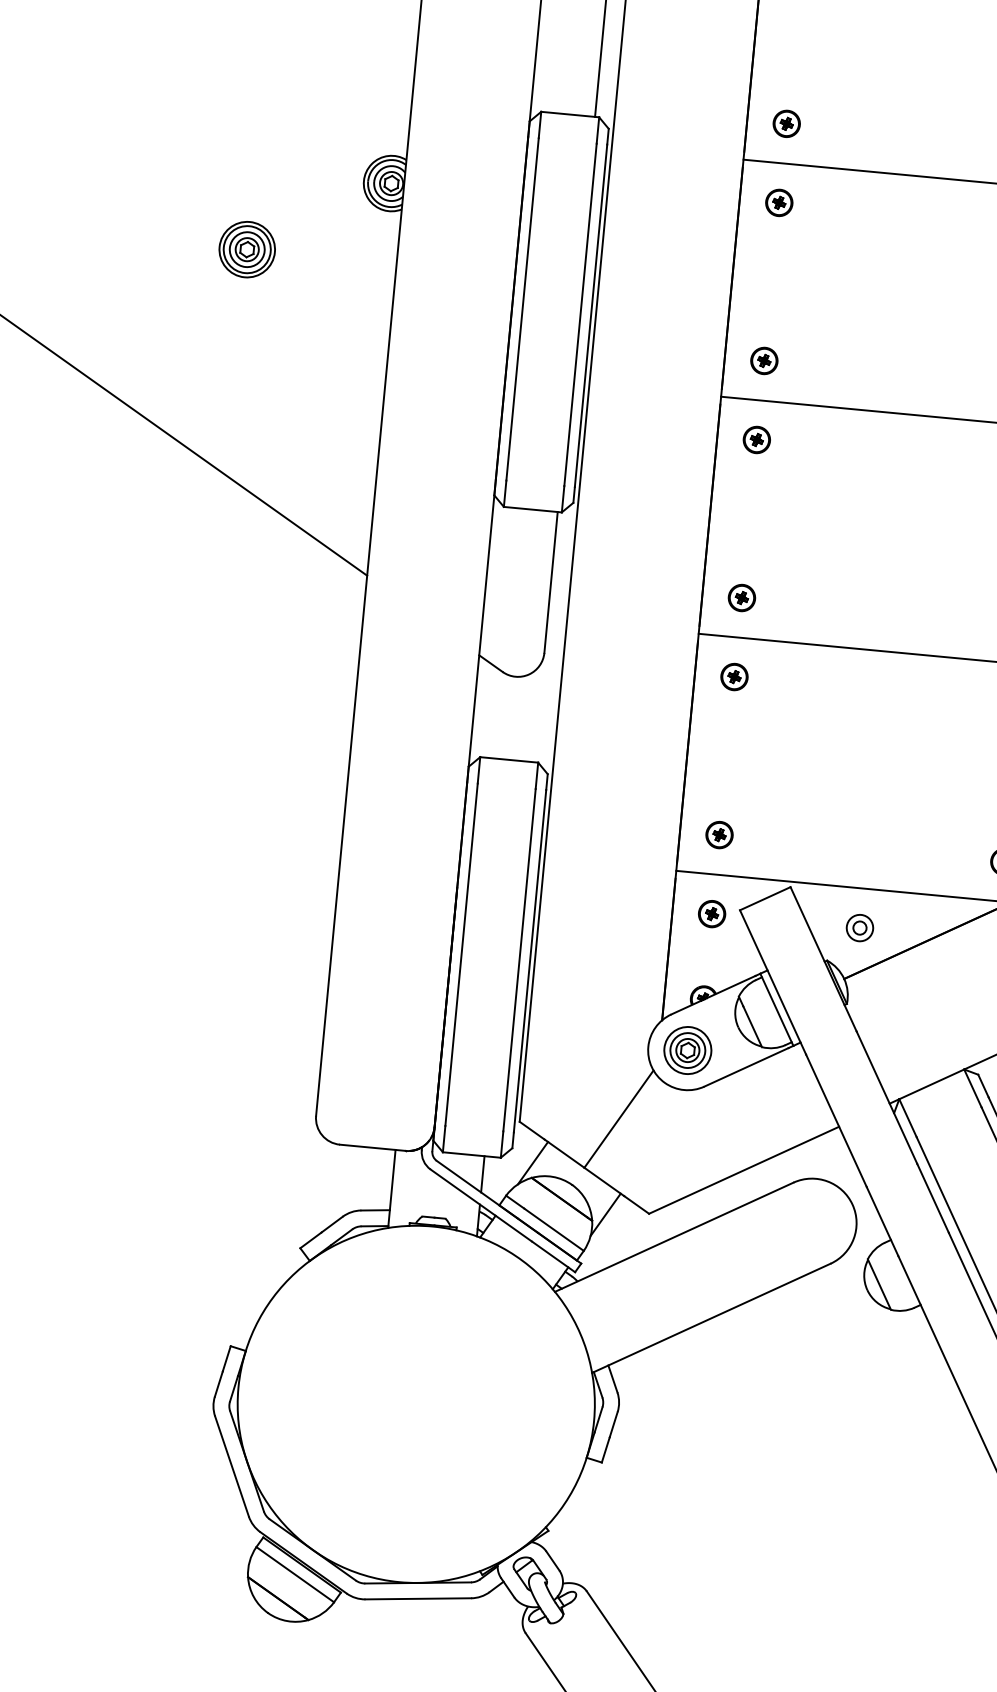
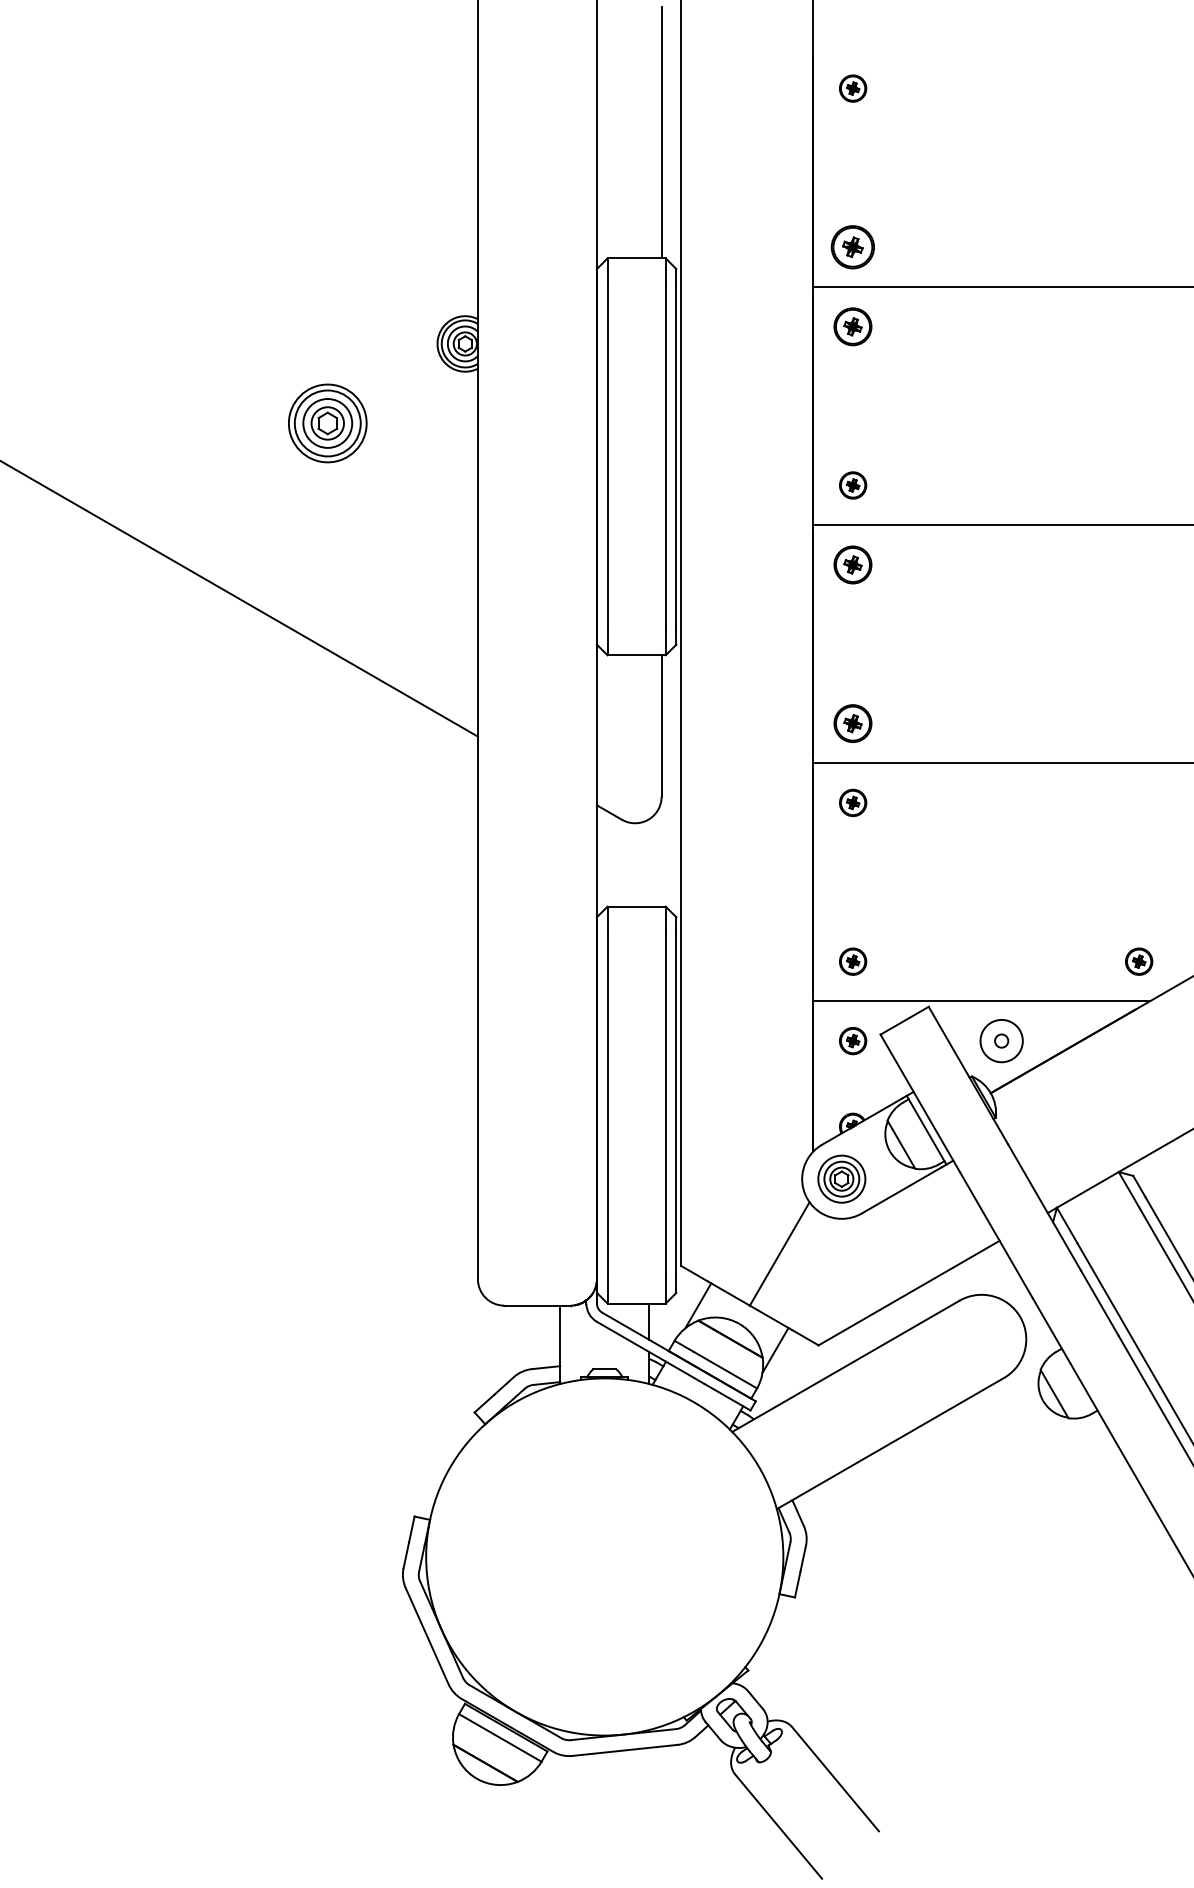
part: (787, 124) -> (853, 247), size x1.6
part: (779, 202) -> (853, 326), size x1.4
part: (247, 248) -> (327, 422), size x1.4
part: (757, 439) -> (853, 564), size x1.4
part: (742, 597) -> (853, 723), size x1.4
circle: (859, 927) -> (1001, 1040), size x1.6

